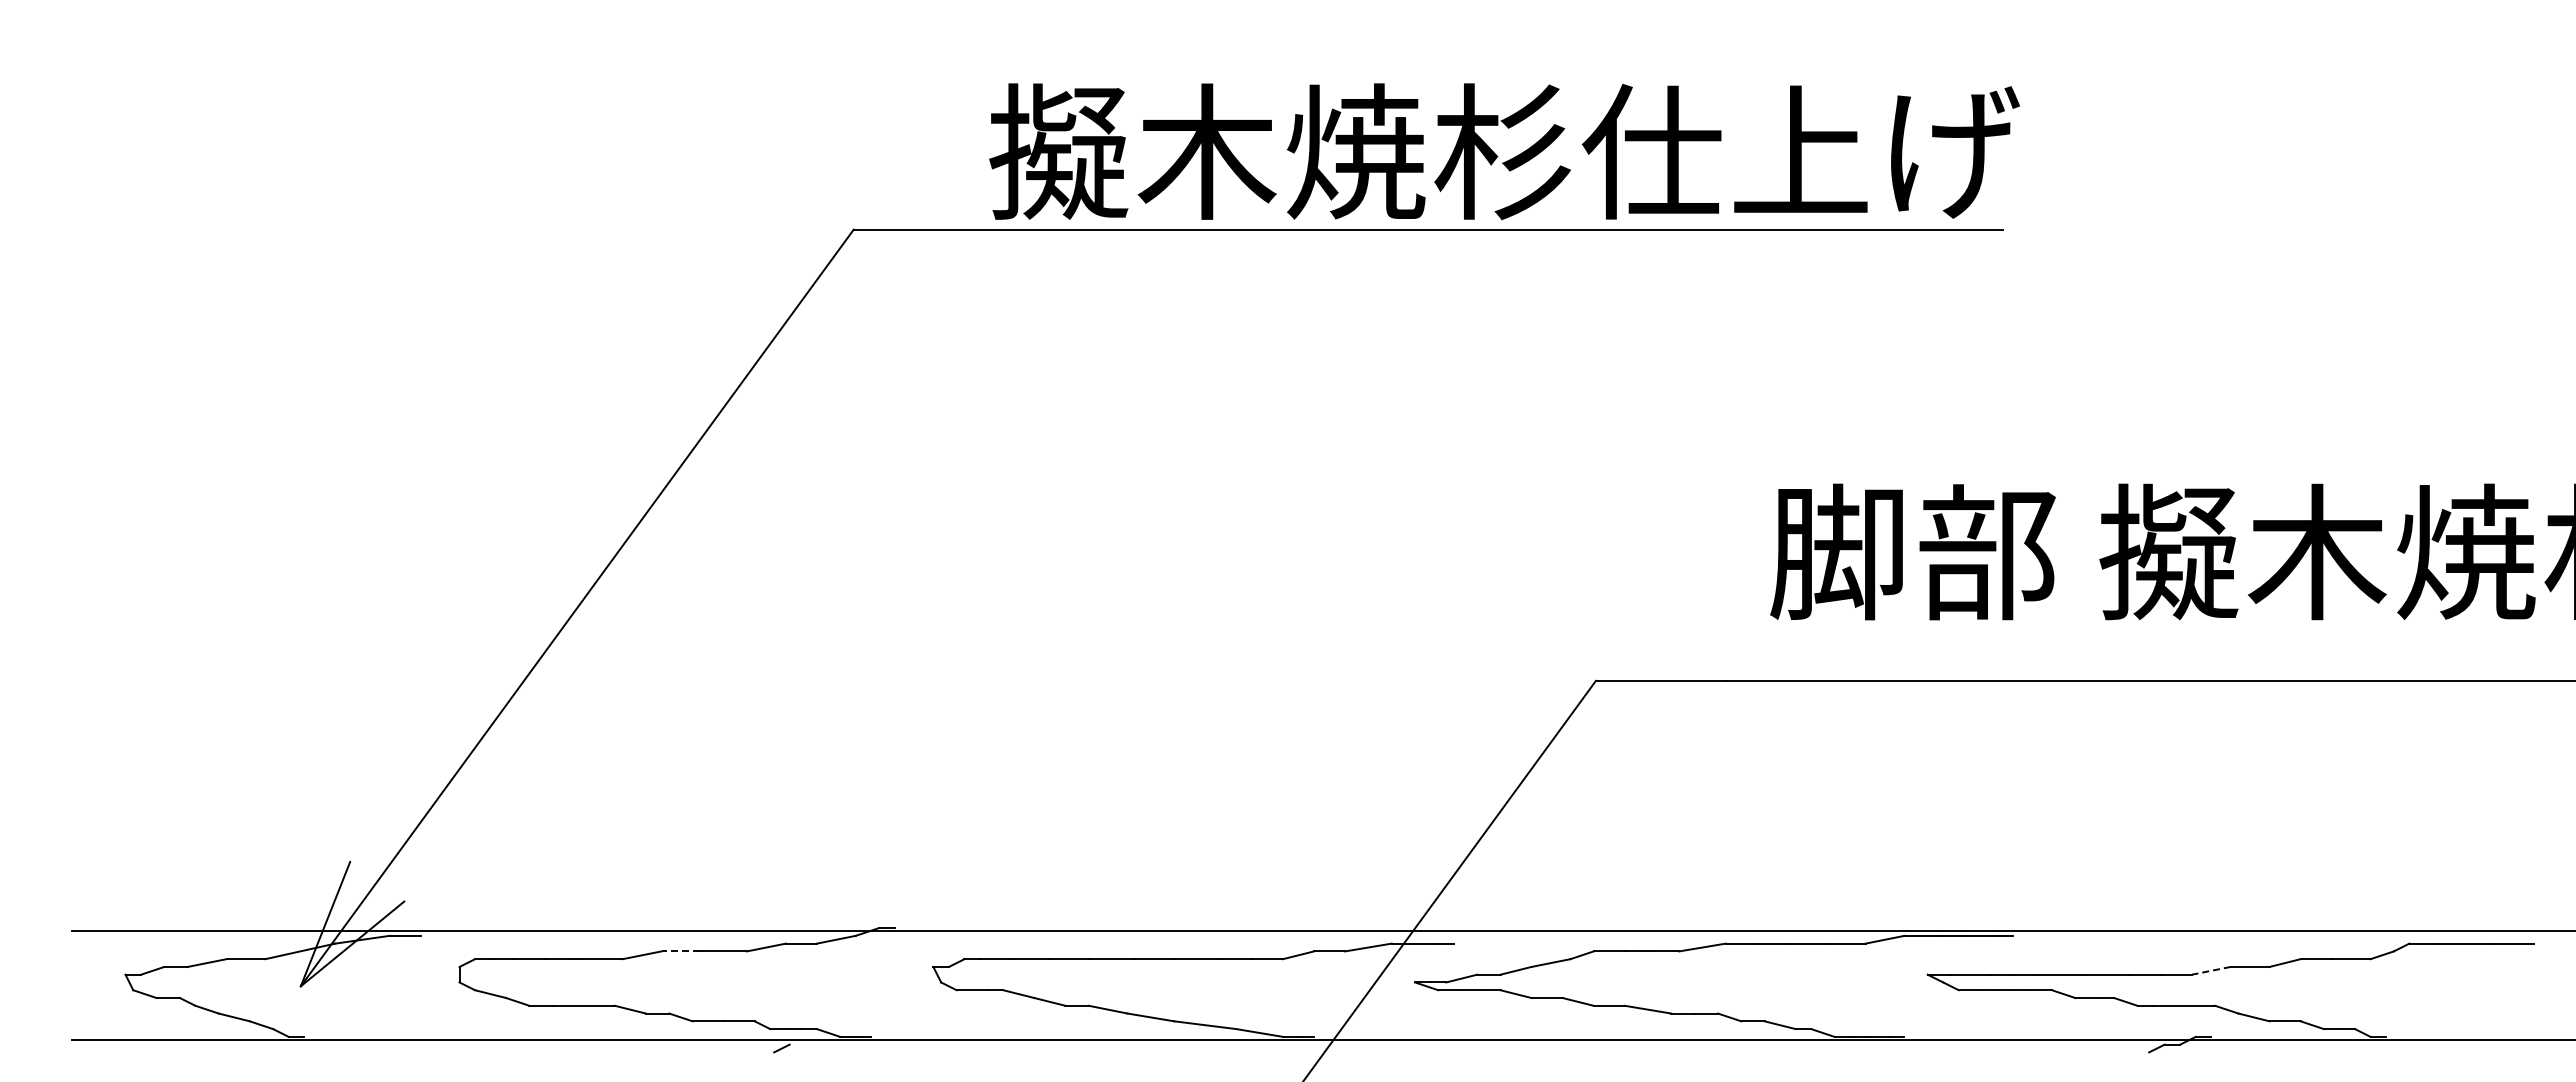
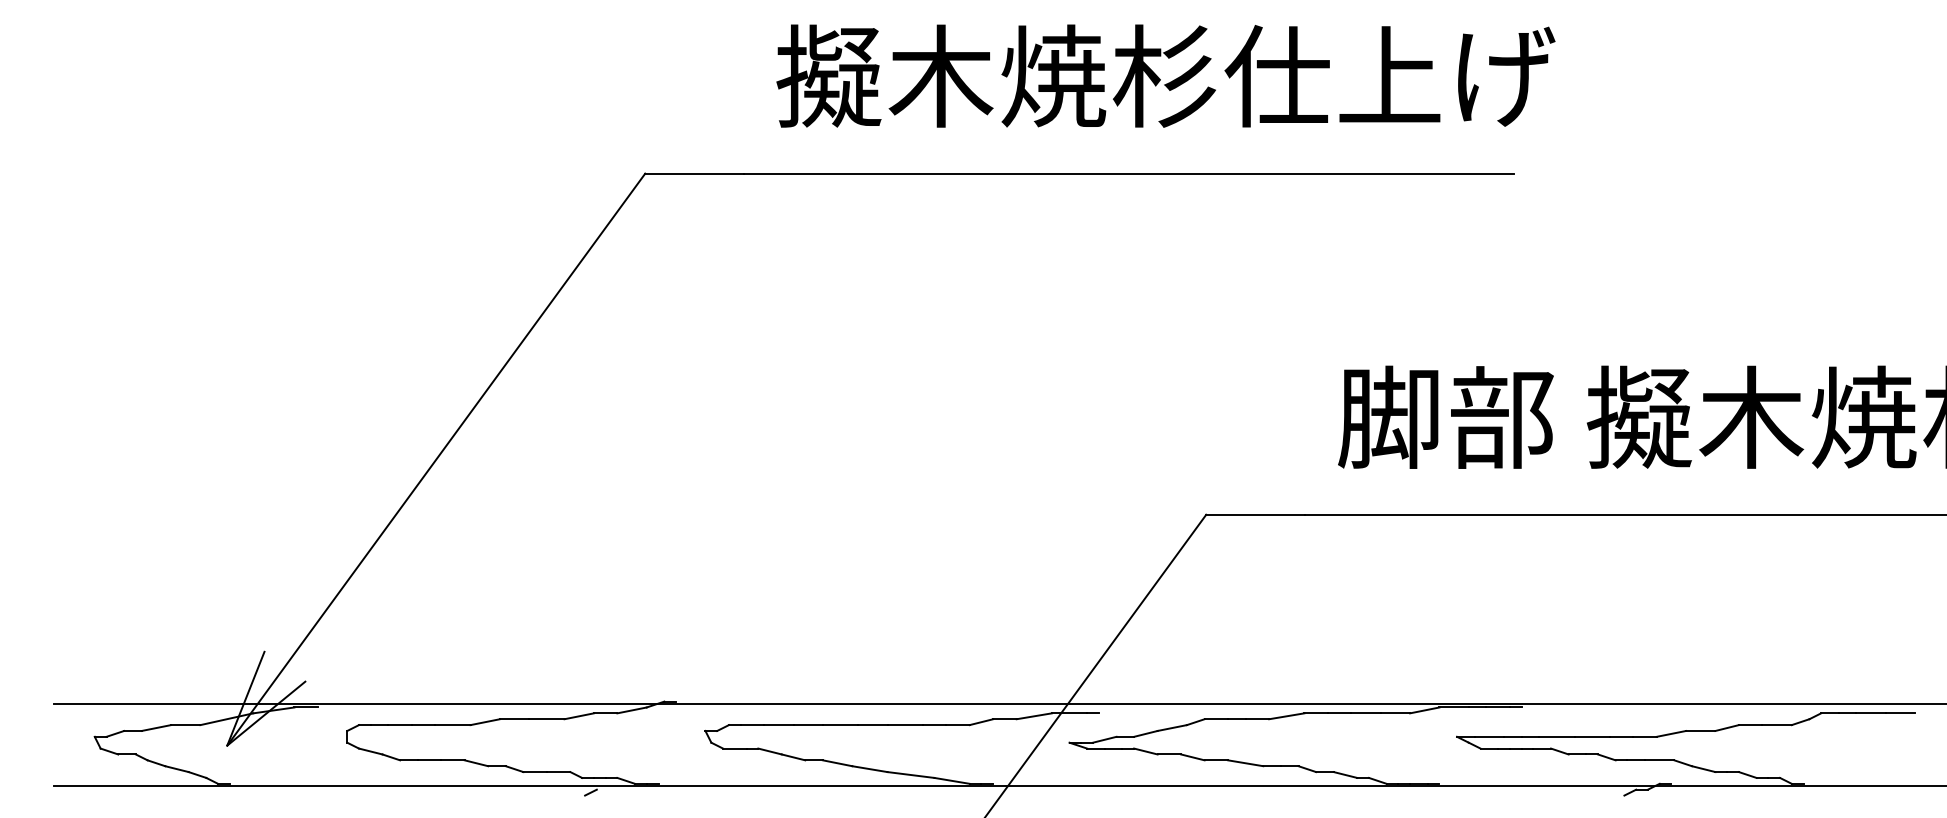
text: (1504, 151) -> (1165, 76), moved
line: (680, 951) -> (514, 719), dashed -> solid
line: (2211, 970) -> (1671, 733), dashed -> solid

